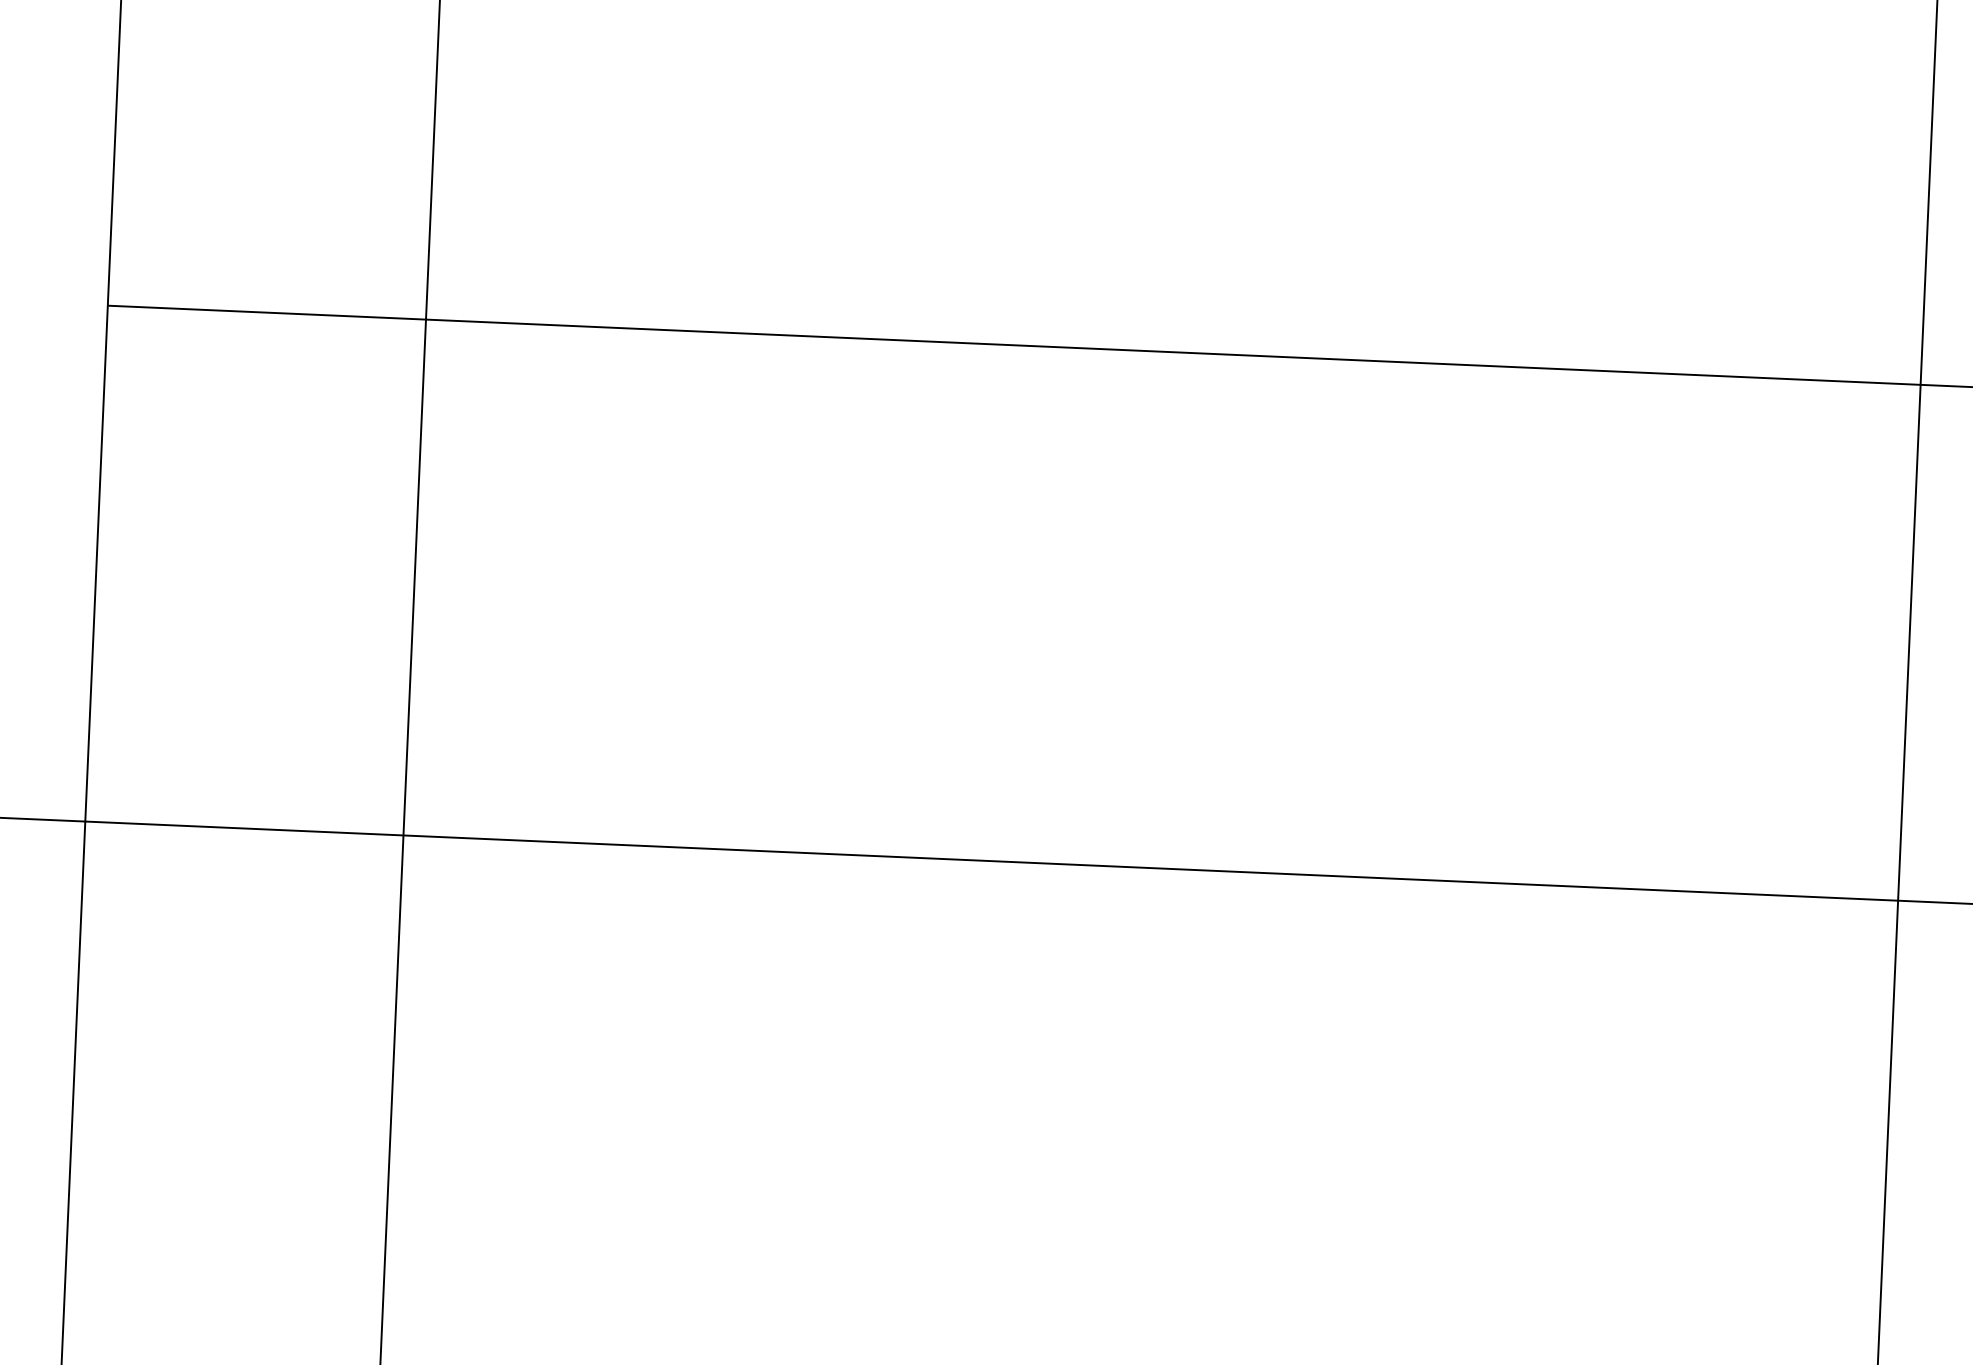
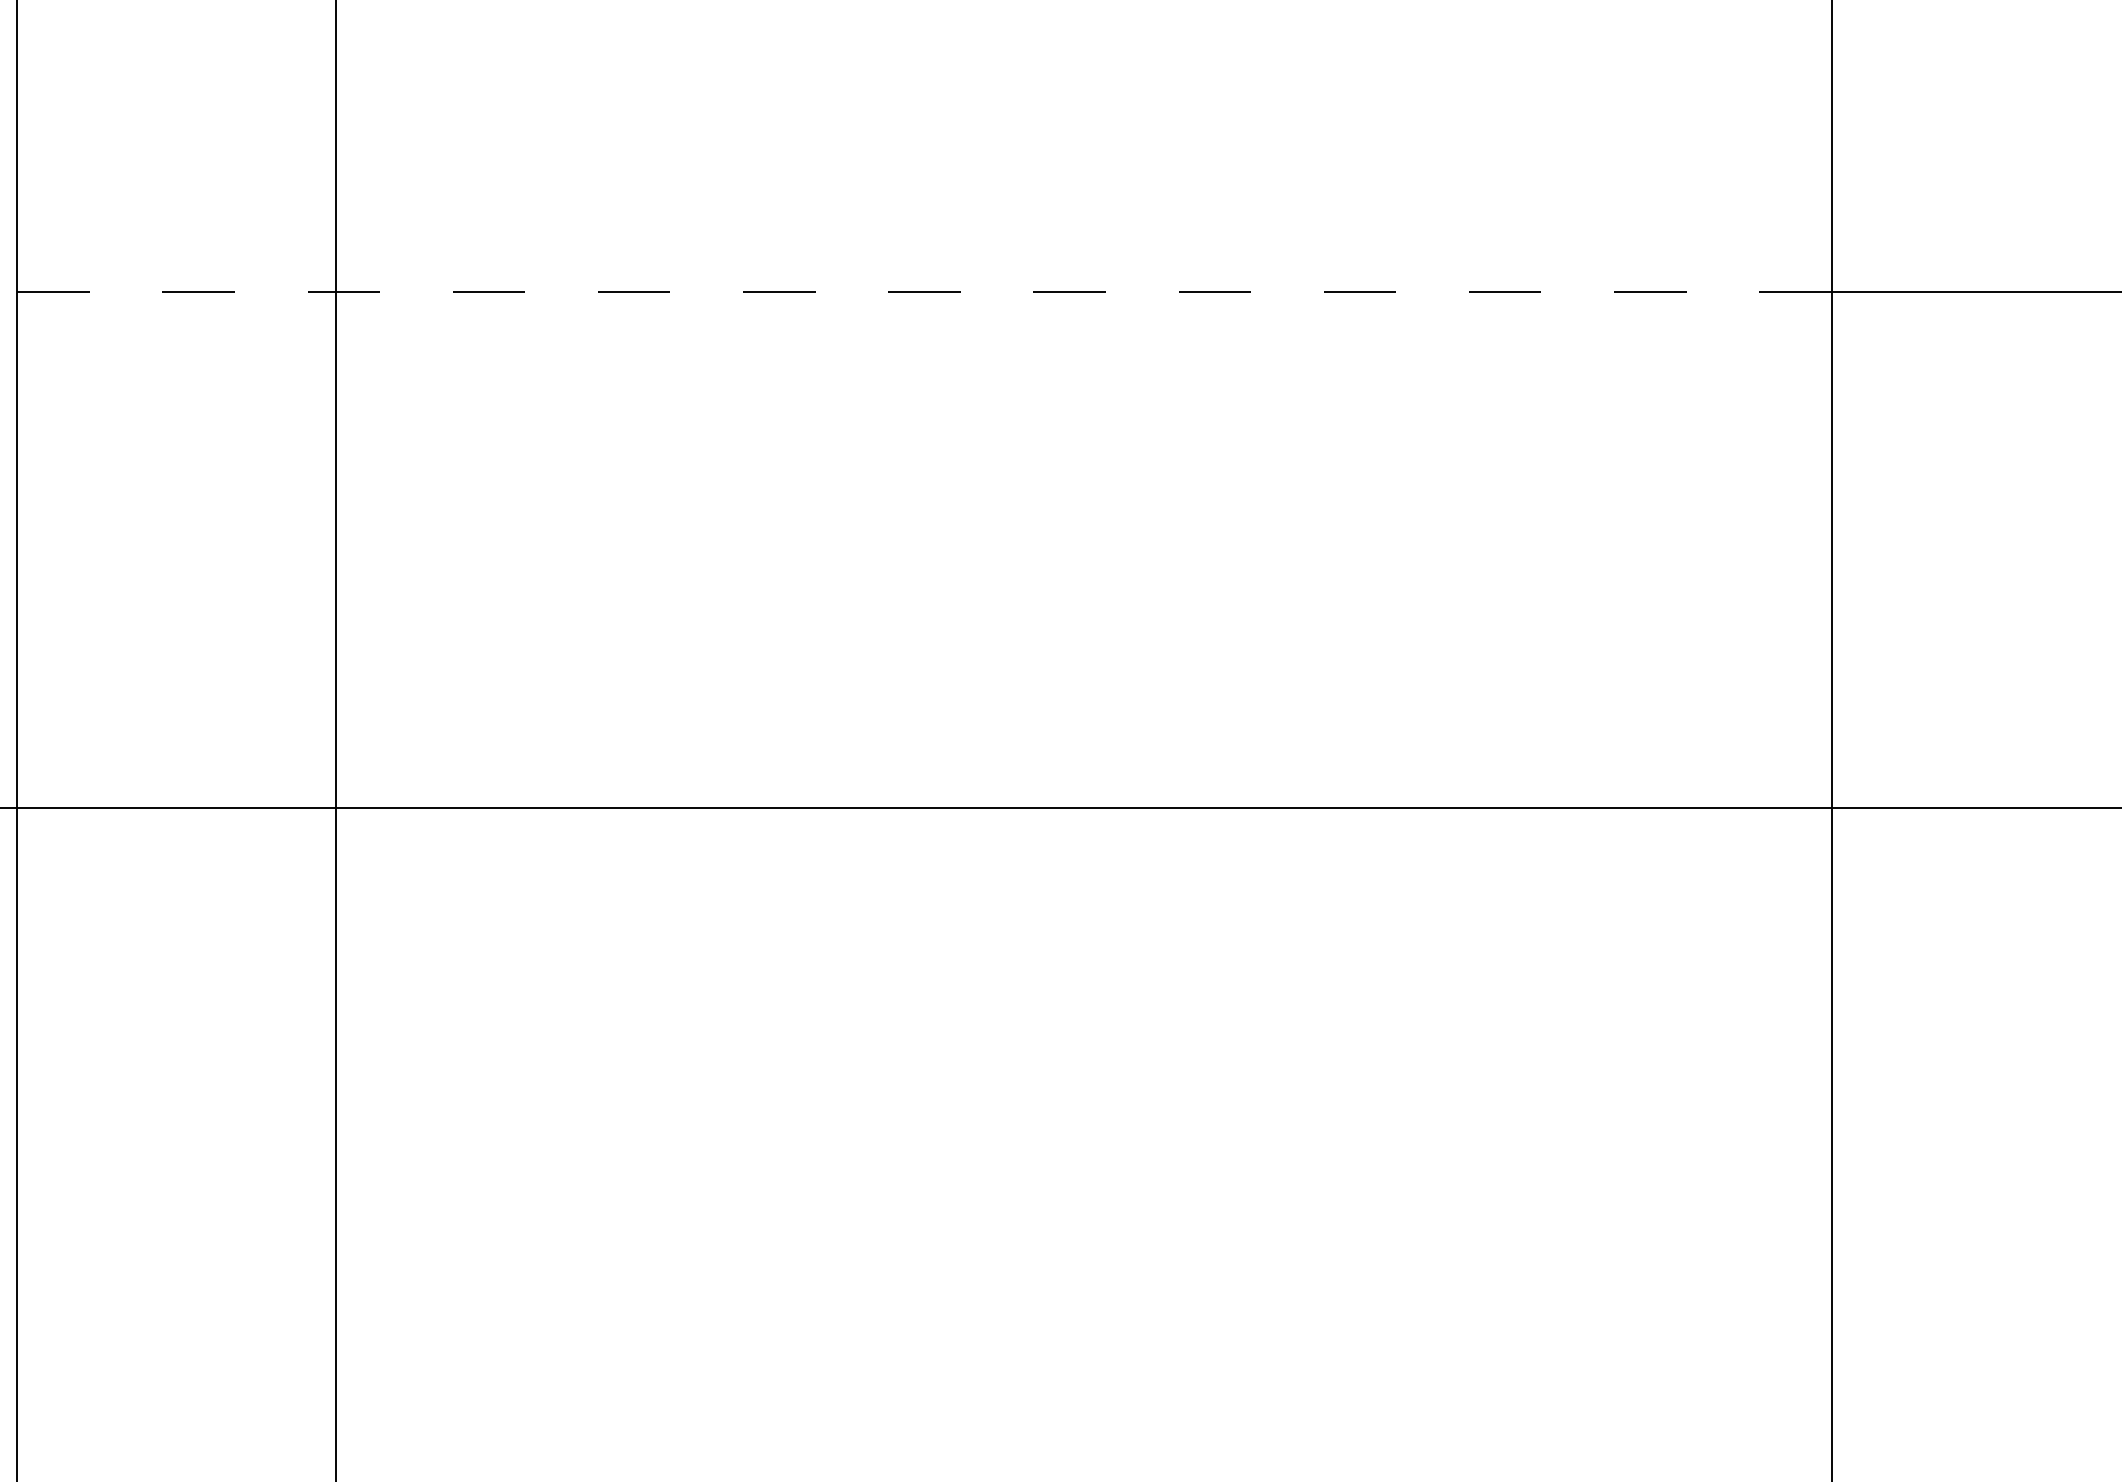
line: (1014, 345) -> (924, 291), solid -> dashed

